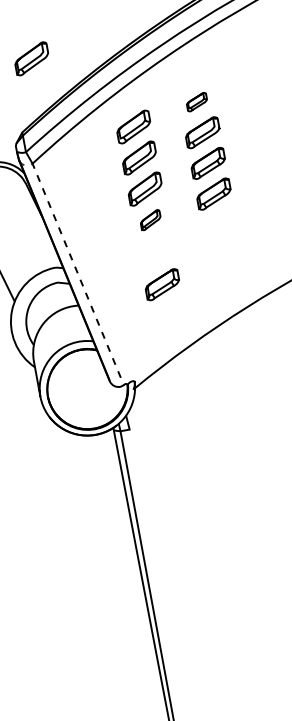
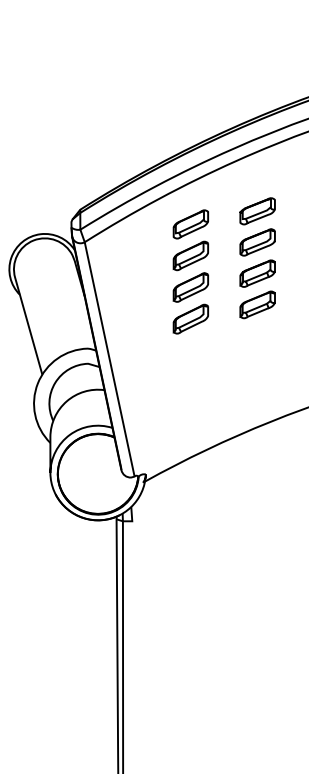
part: (31, 58) -> (102, 138), removed
part: (196, 102) -> (257, 211), size x1.67
part: (150, 219) -> (190, 318), size x1.67
line: (73, 263) -> (107, 347), dashed -> solid
part: (162, 284) -> (190, 384), removed

